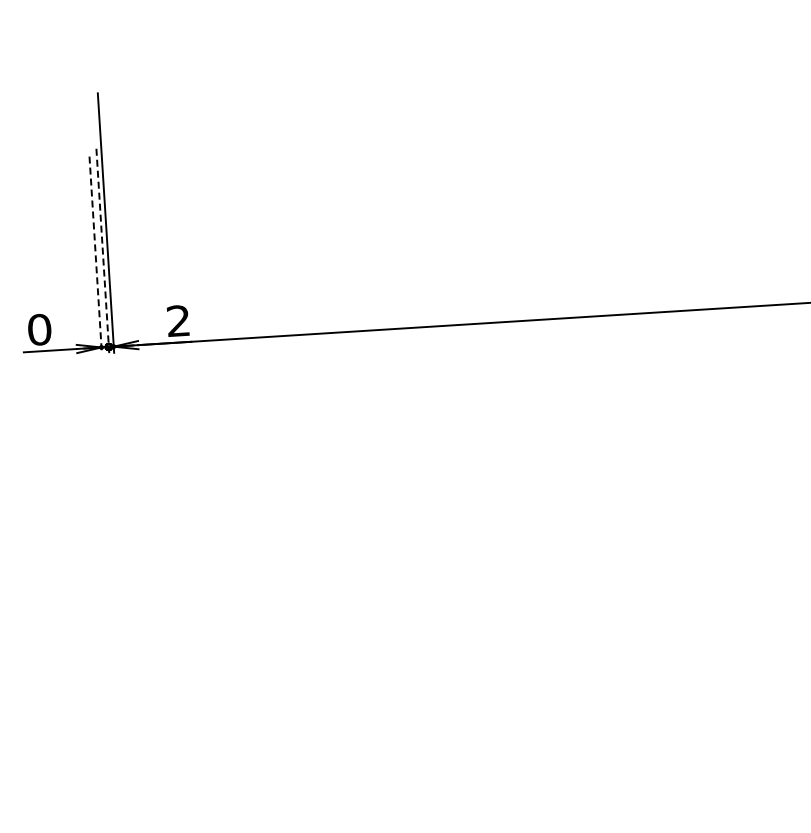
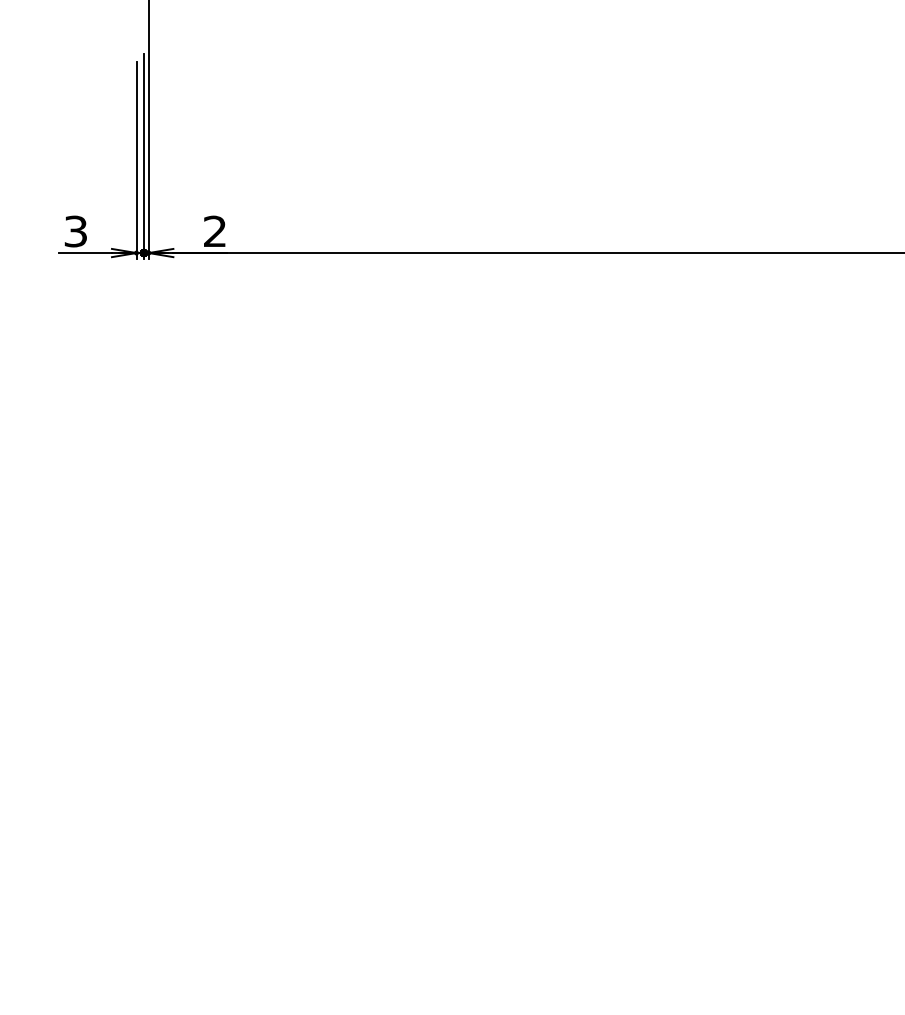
line: (102, 251) -> (143, 157), dashed -> solid
line: (95, 255) -> (136, 160), dashed -> solid
text: (39, 329) -> (75, 231), 0 -> 3

